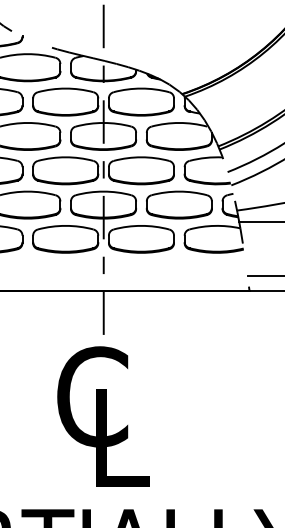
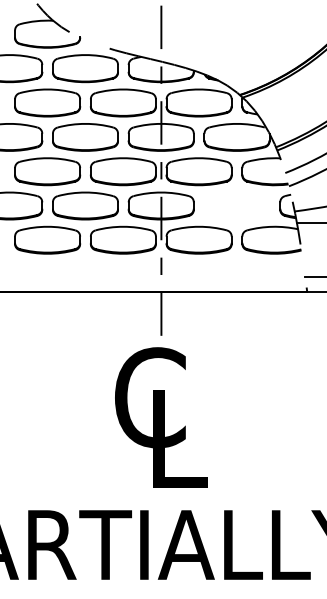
part: (178, 204) -> (236, 205), removed

